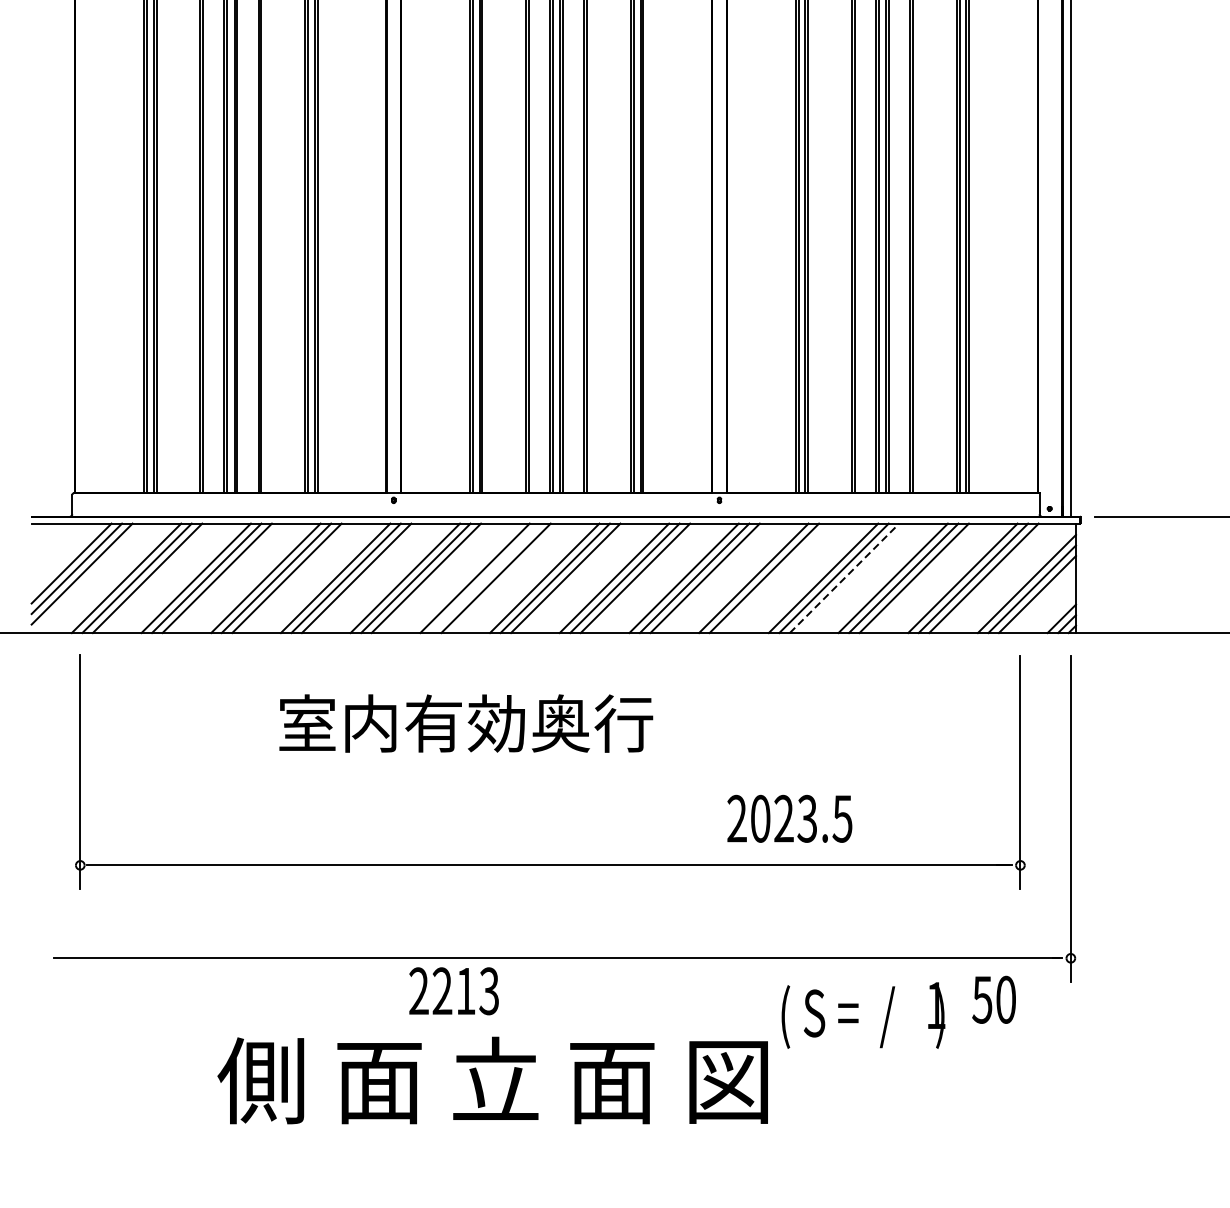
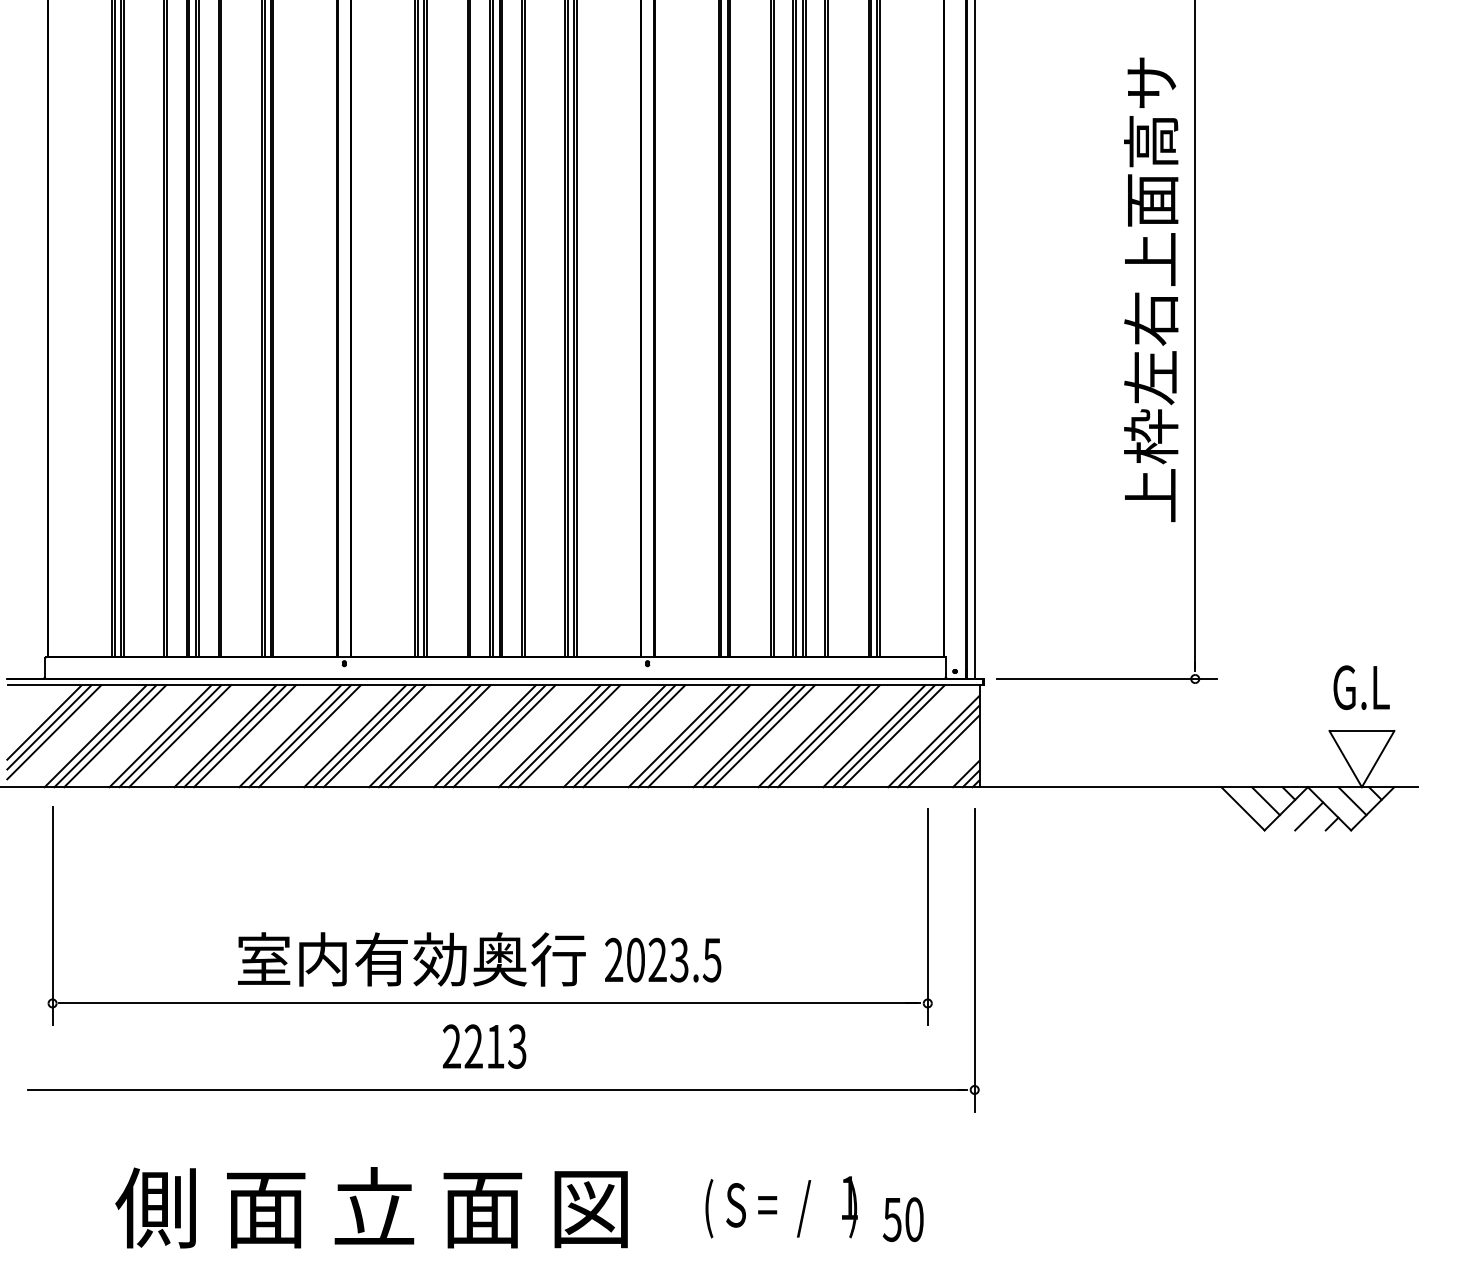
line: (845, 577) -> (764, 735), dashed -> solid
line: (485, 578) -> (429, 736), added
line: (775, 578) -> (699, 736), added
text: (465, 723) -> (411, 959), moved
text: (790, 818) -> (663, 959), moved
text: (454, 991) -> (484, 1046), moved
text: (993, 999) -> (902, 1219), moved
text: (863, 1015) -> (781, 1207), moved
text: (492, 1080) -> (371, 1207), moved

